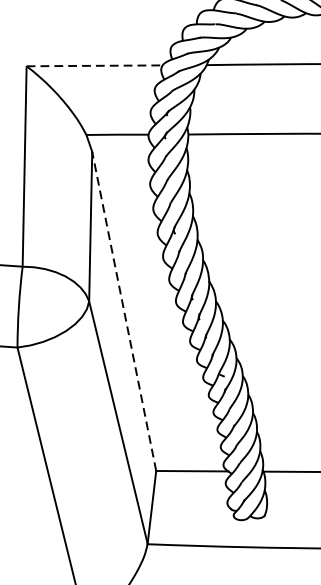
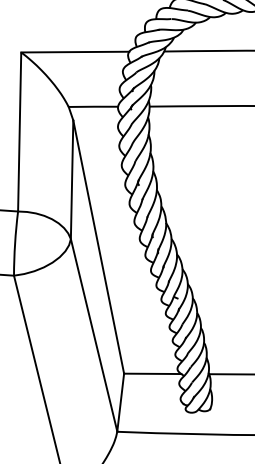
line: (94, 66) -> (75, 52), dashed -> solid
line: (123, 310) -> (98, 246), dashed -> solid

